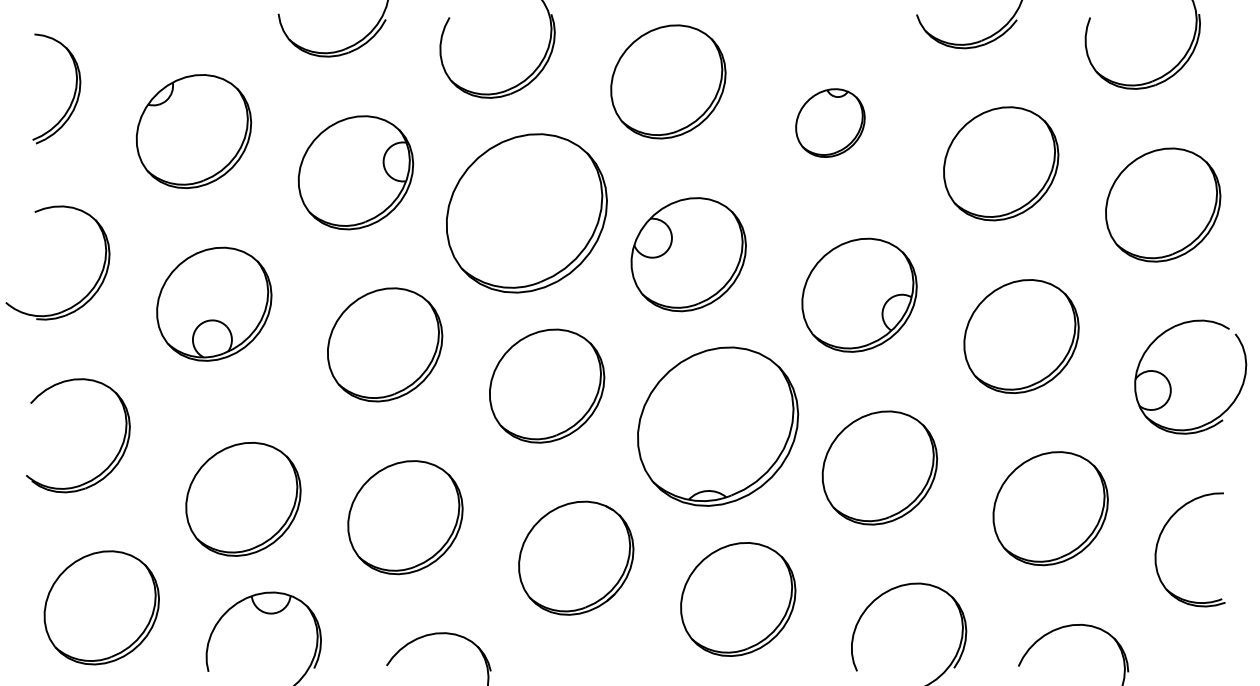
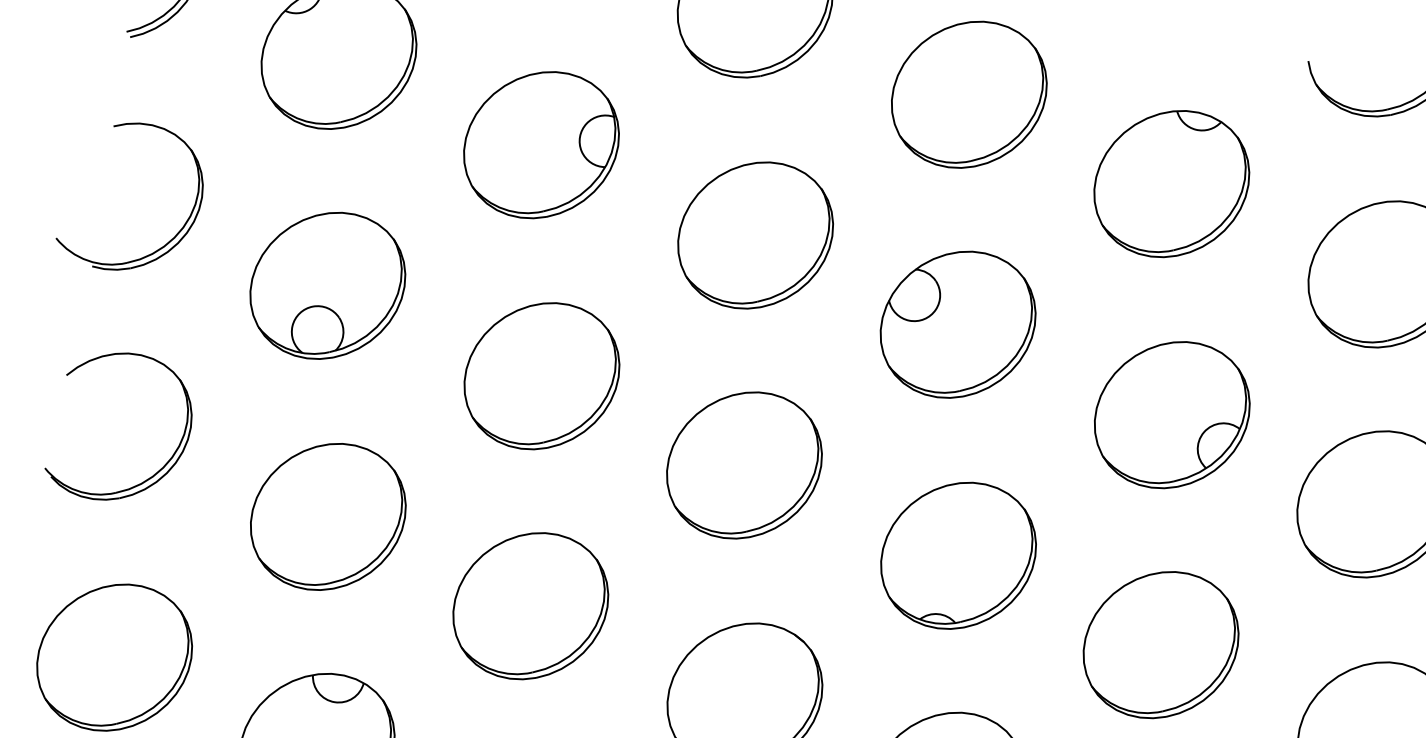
part: (830, 122) -> (1172, 183), size x1.67
part: (526, 213) -> (755, 235), size x0.71
part: (717, 426) -> (958, 555), size x0.71
part: (243, 498) -> (328, 515), moved

